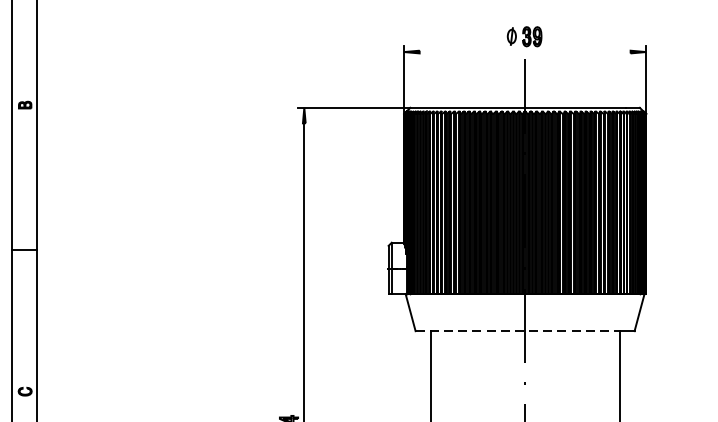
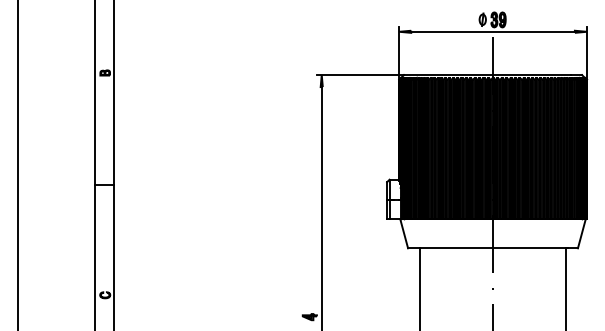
line: (524, 51) -> (492, 31), added
line: (517, 331) -> (487, 248), dashed -> solid

